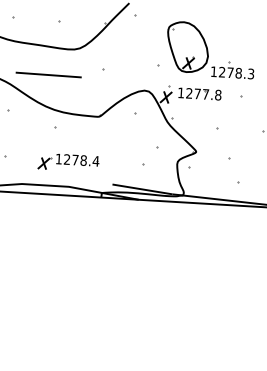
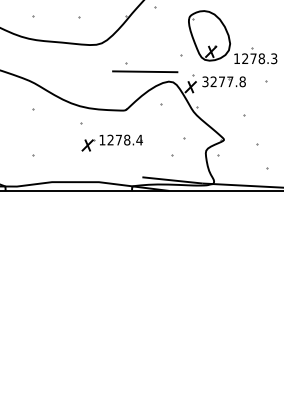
line: (49, 74) -> (145, 71), moved
text: (181, 92) -> (205, 81), 1277.8 -> 3277.8
part: (67, 162) -> (111, 142), moved

